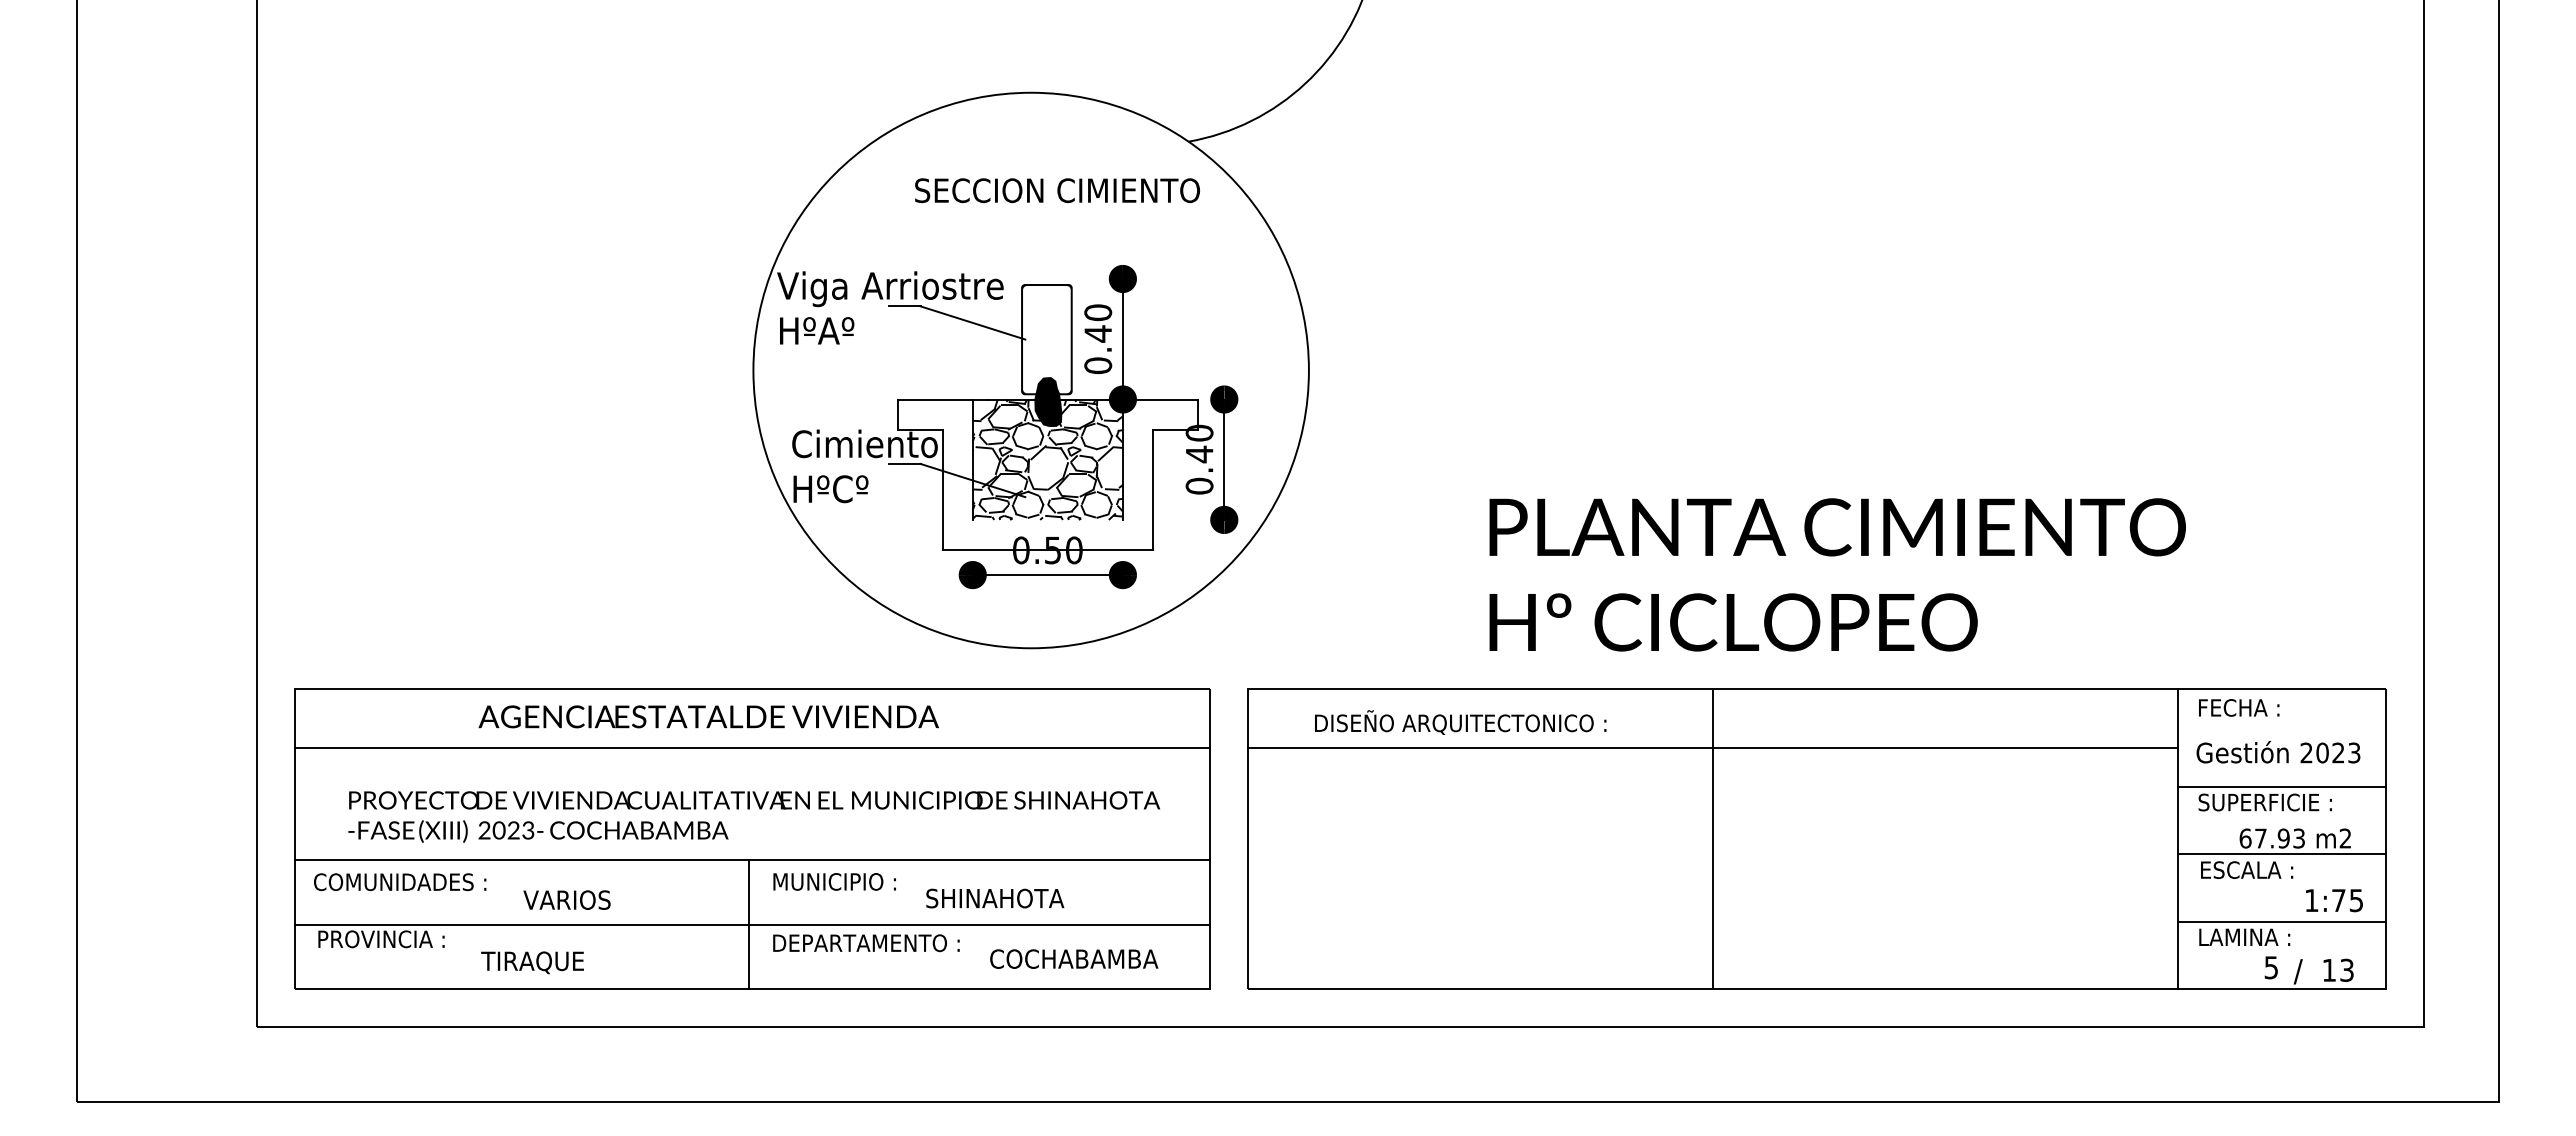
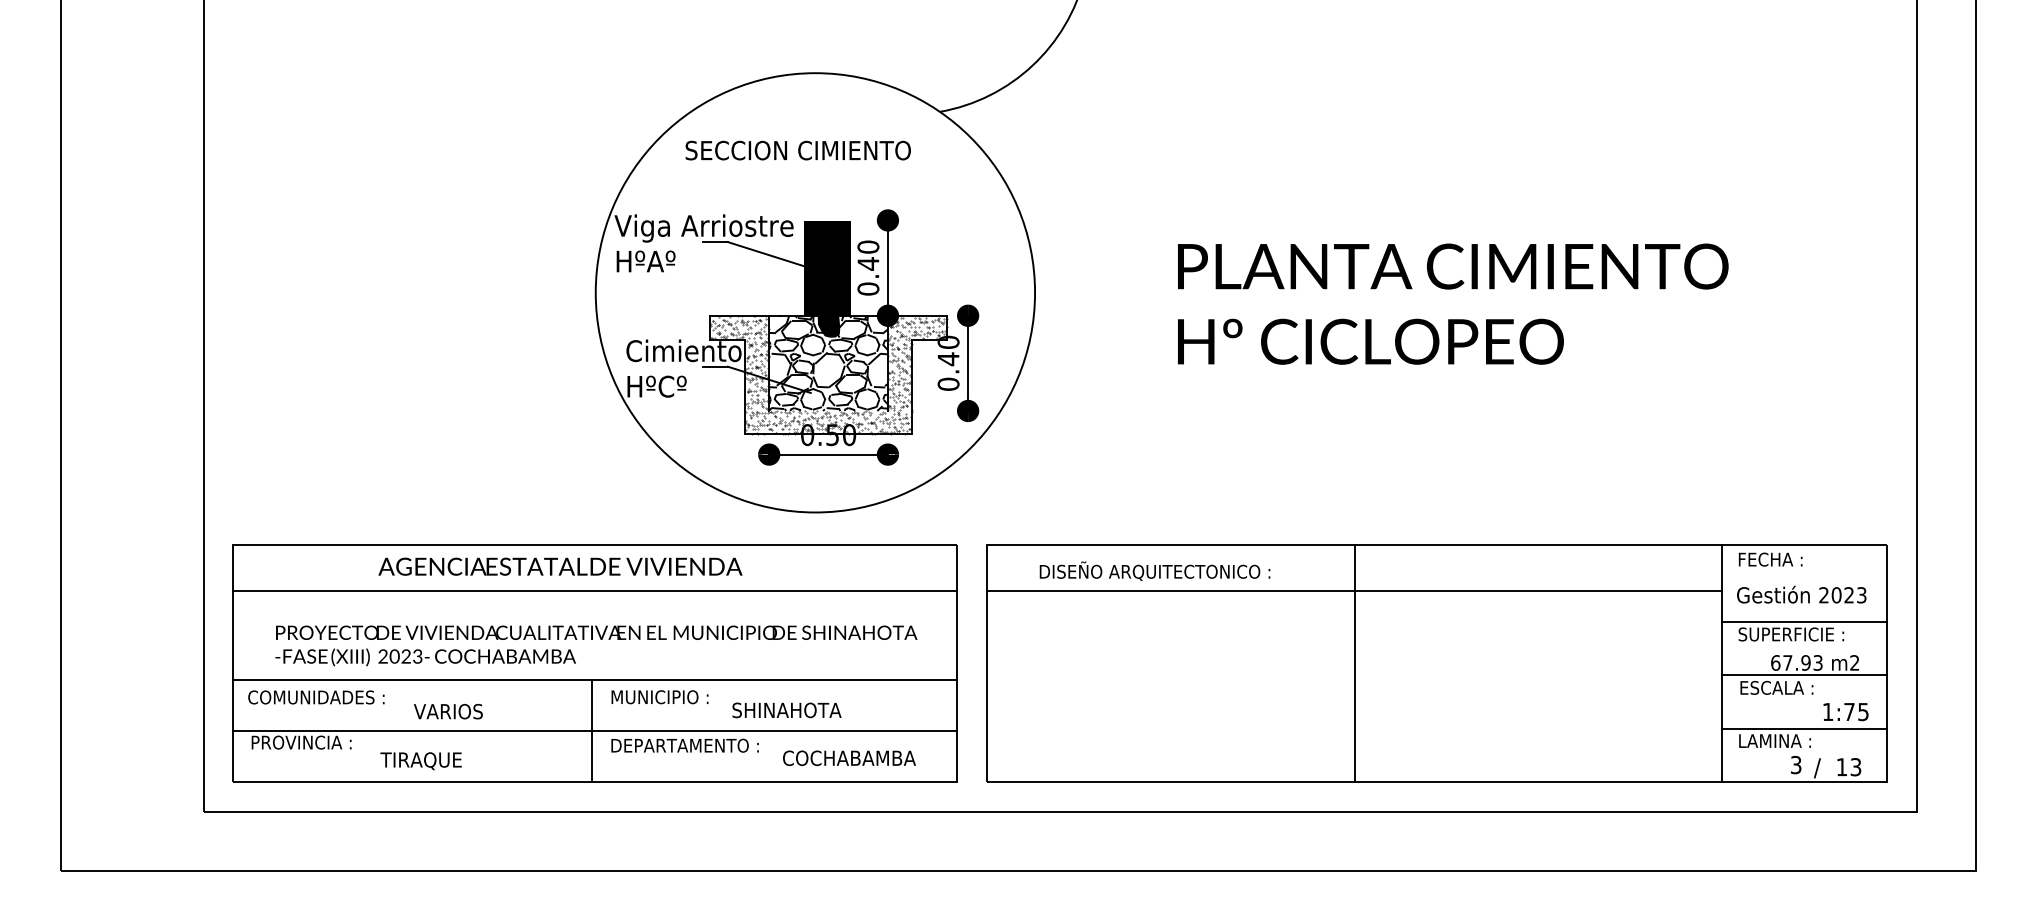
text: (1057, 190) -> (798, 150), moved
fill: (1046, 339) -> (827, 268), added
hatch: (1047, 474) -> (828, 375), added
text: (1837, 574) -> (1453, 303), moved
text: (2271, 967) -> (1796, 764), 5 -> 3

